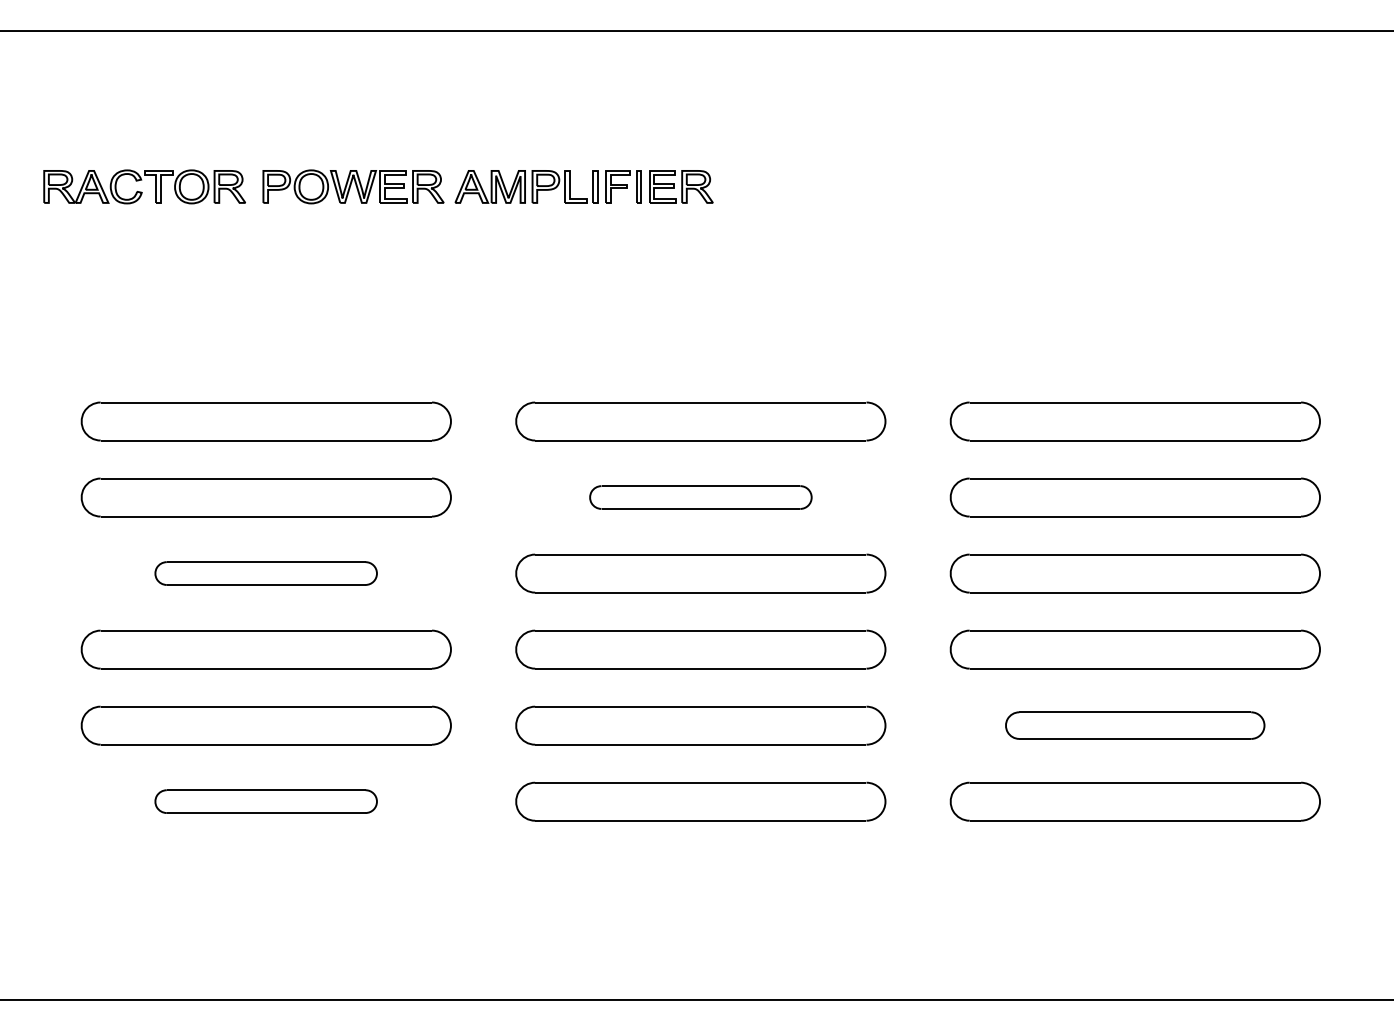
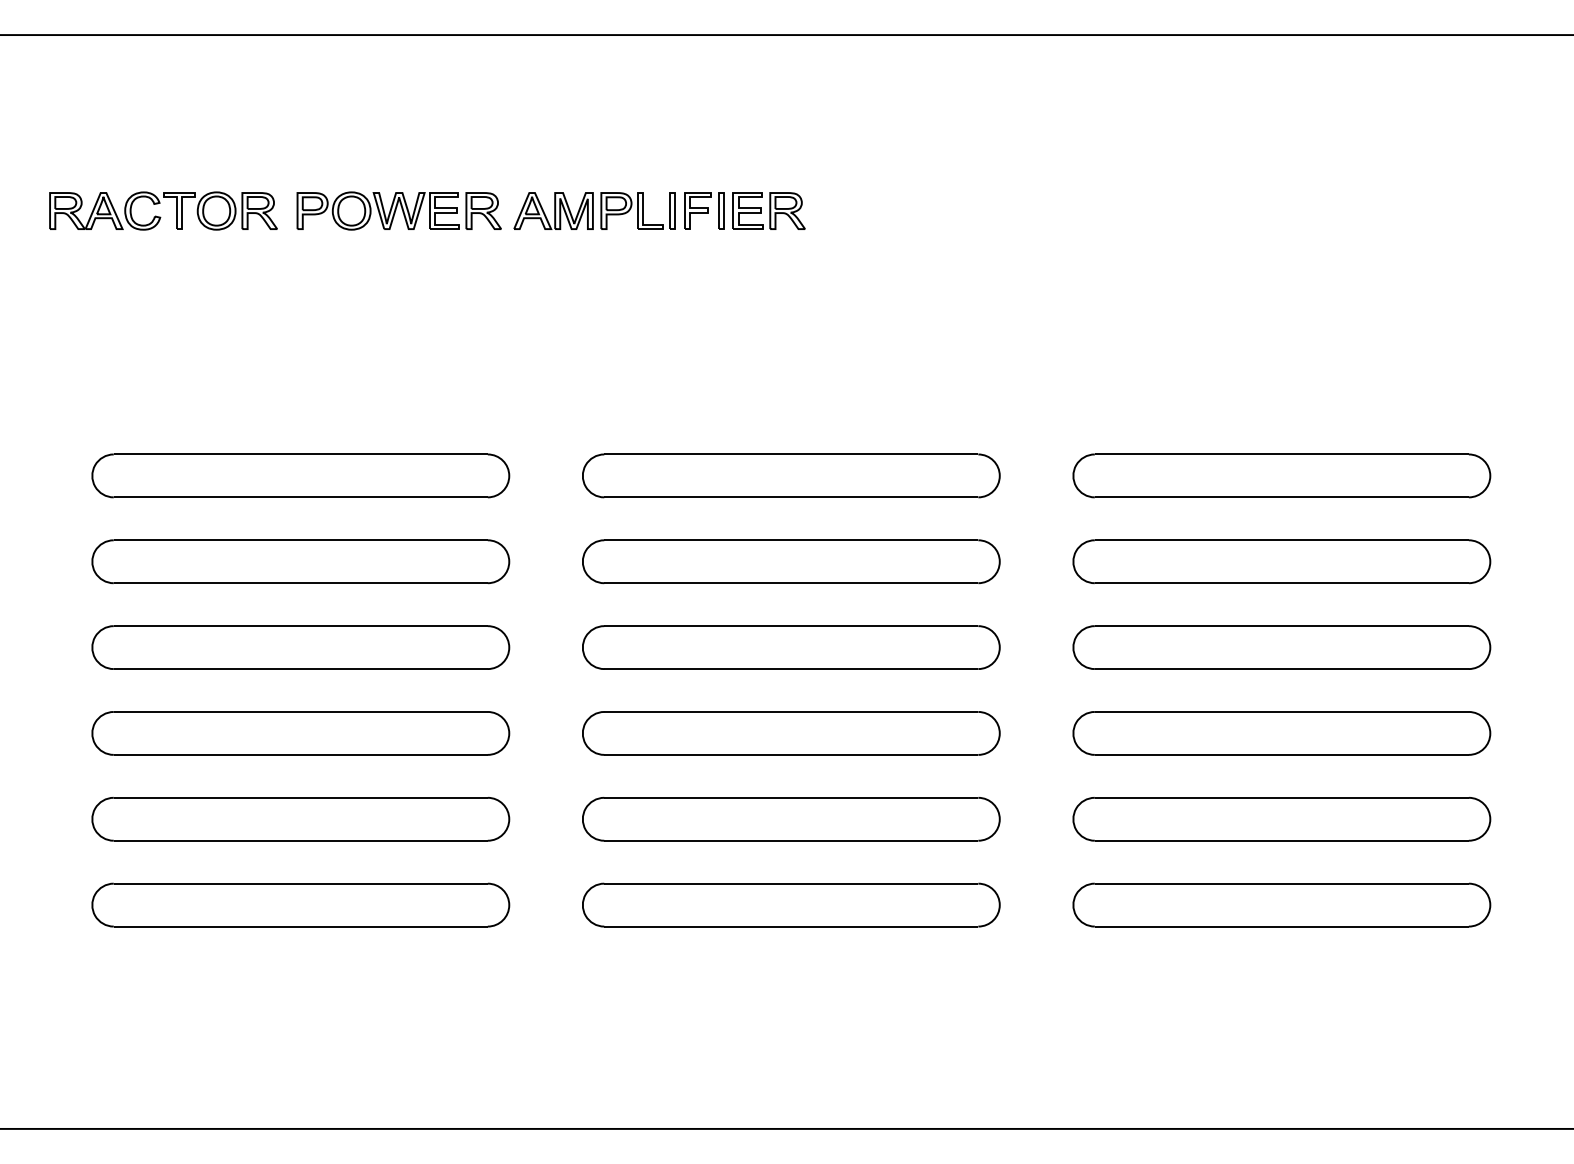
part: (700, 497) -> (790, 561), size x1.67
part: (265, 573) -> (299, 647), size x1.67
part: (1134, 725) -> (1280, 819), size x1.43
part: (265, 801) -> (299, 904), size x1.67

